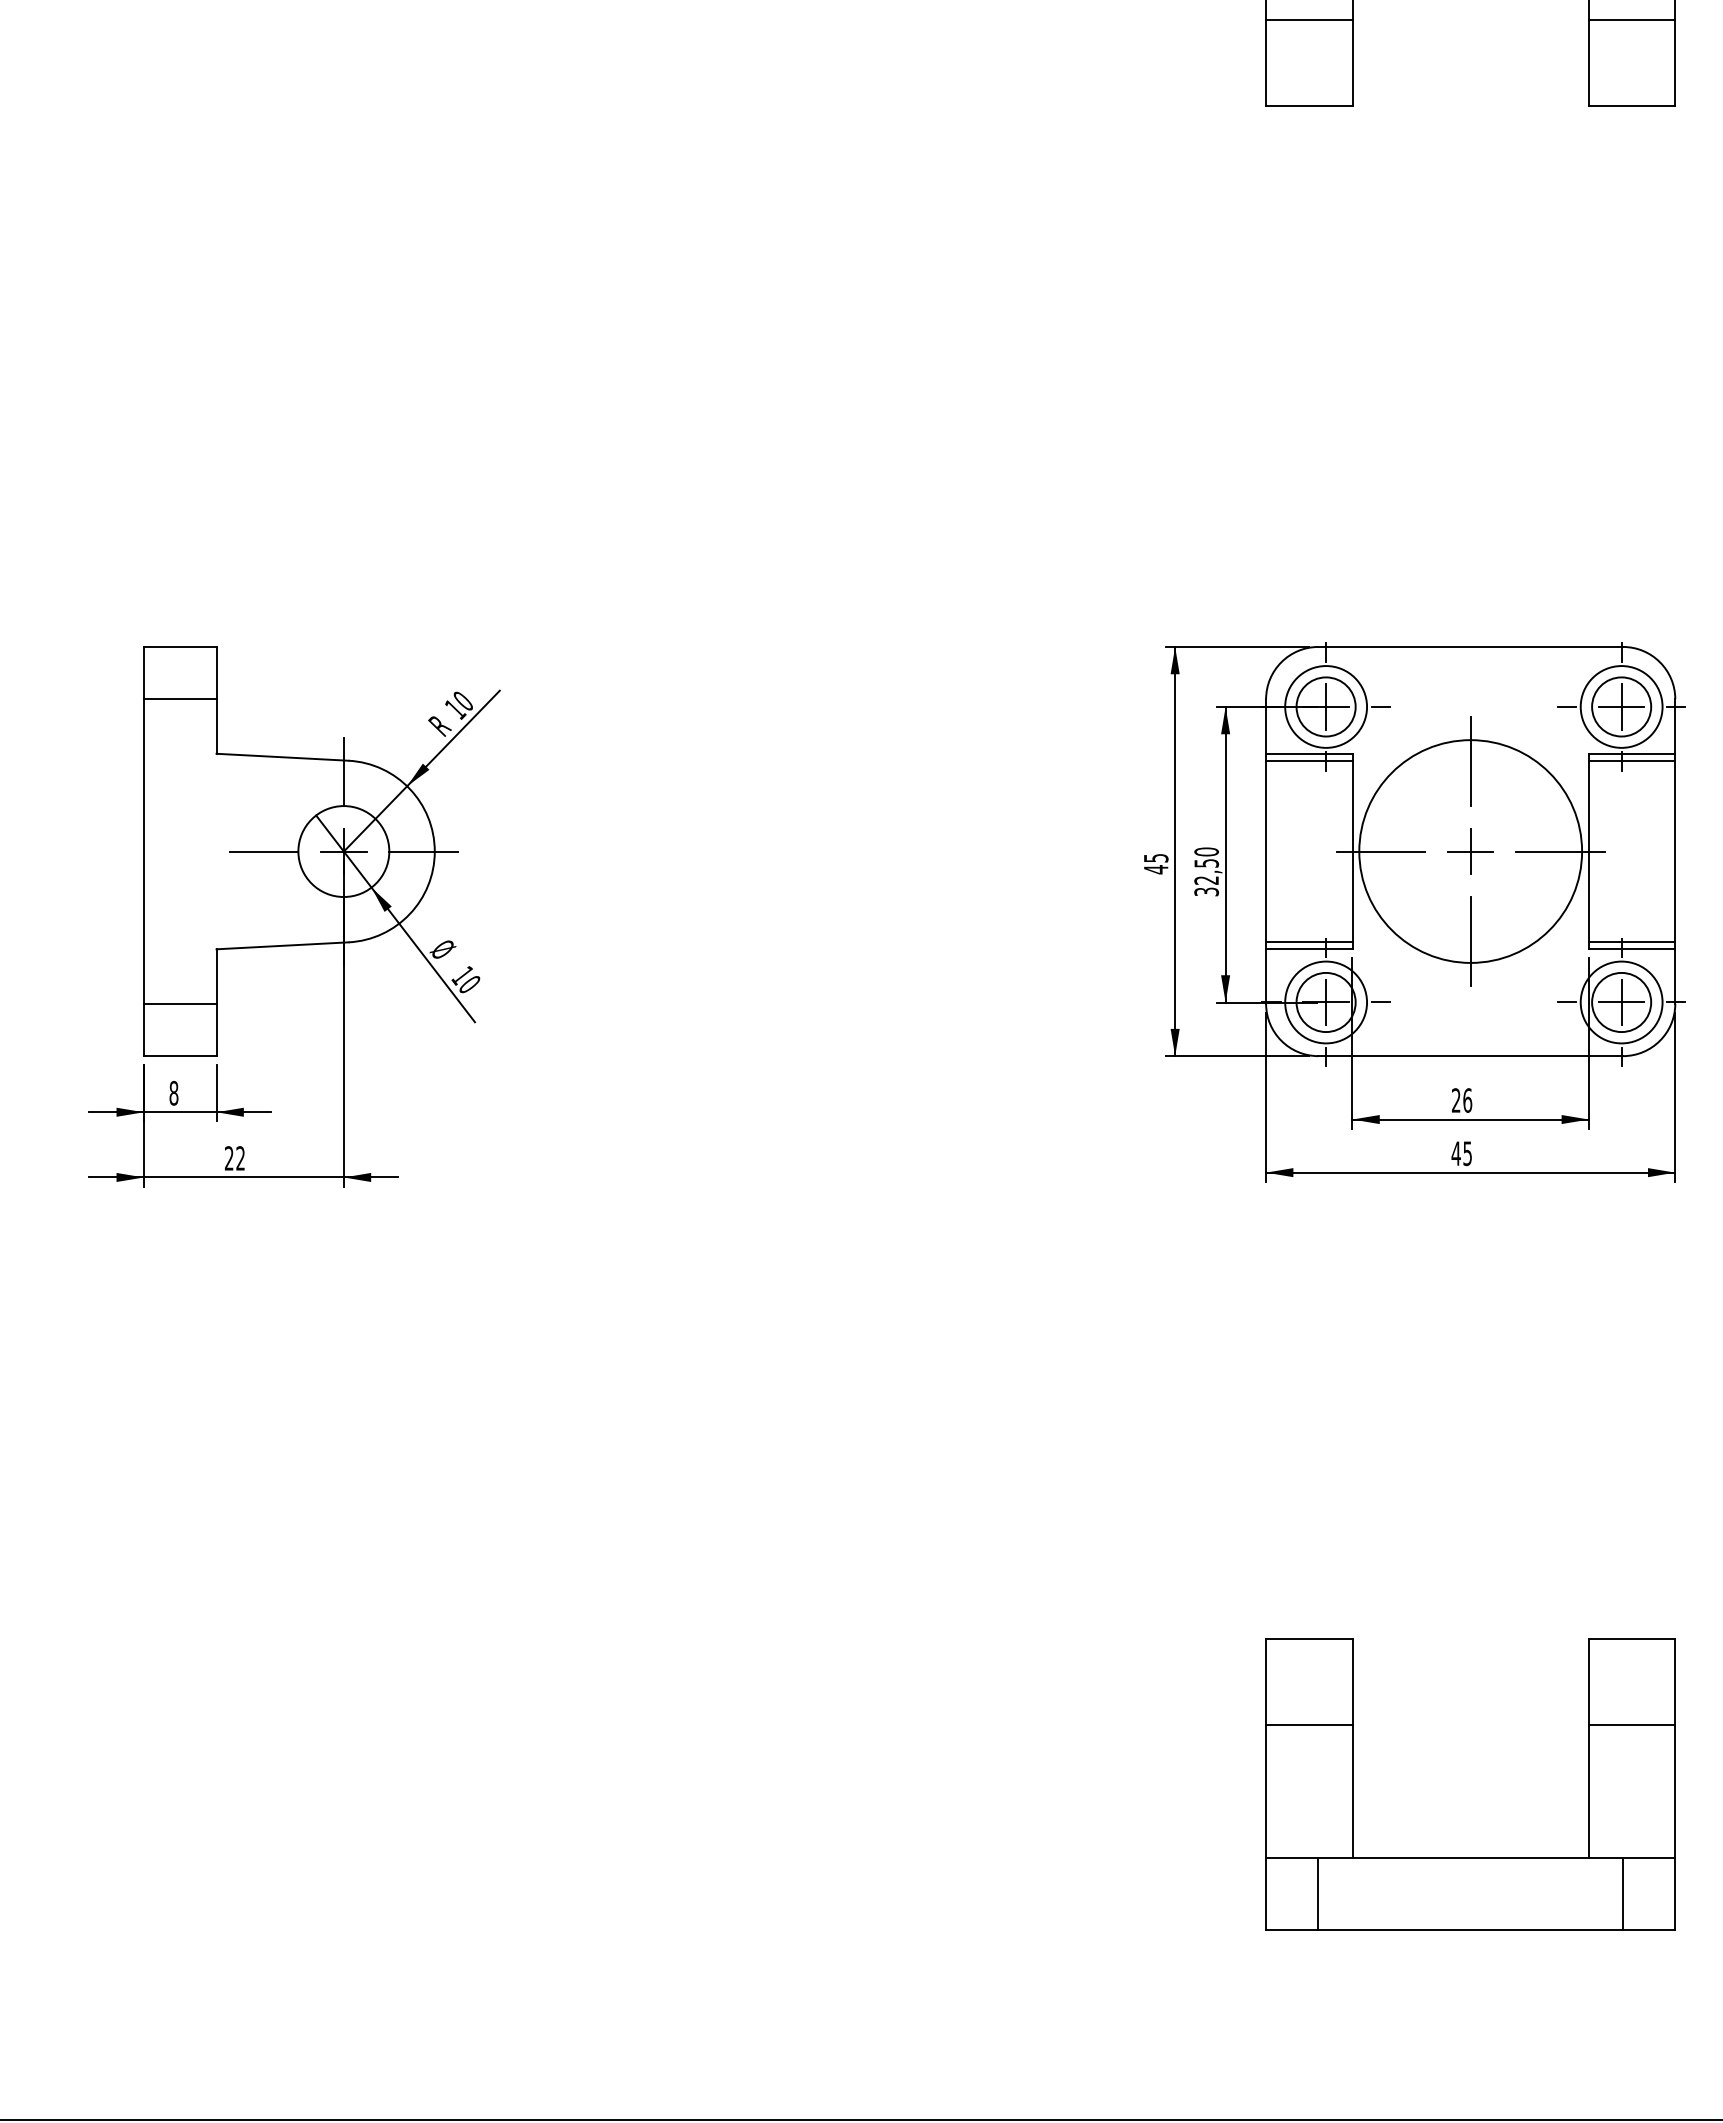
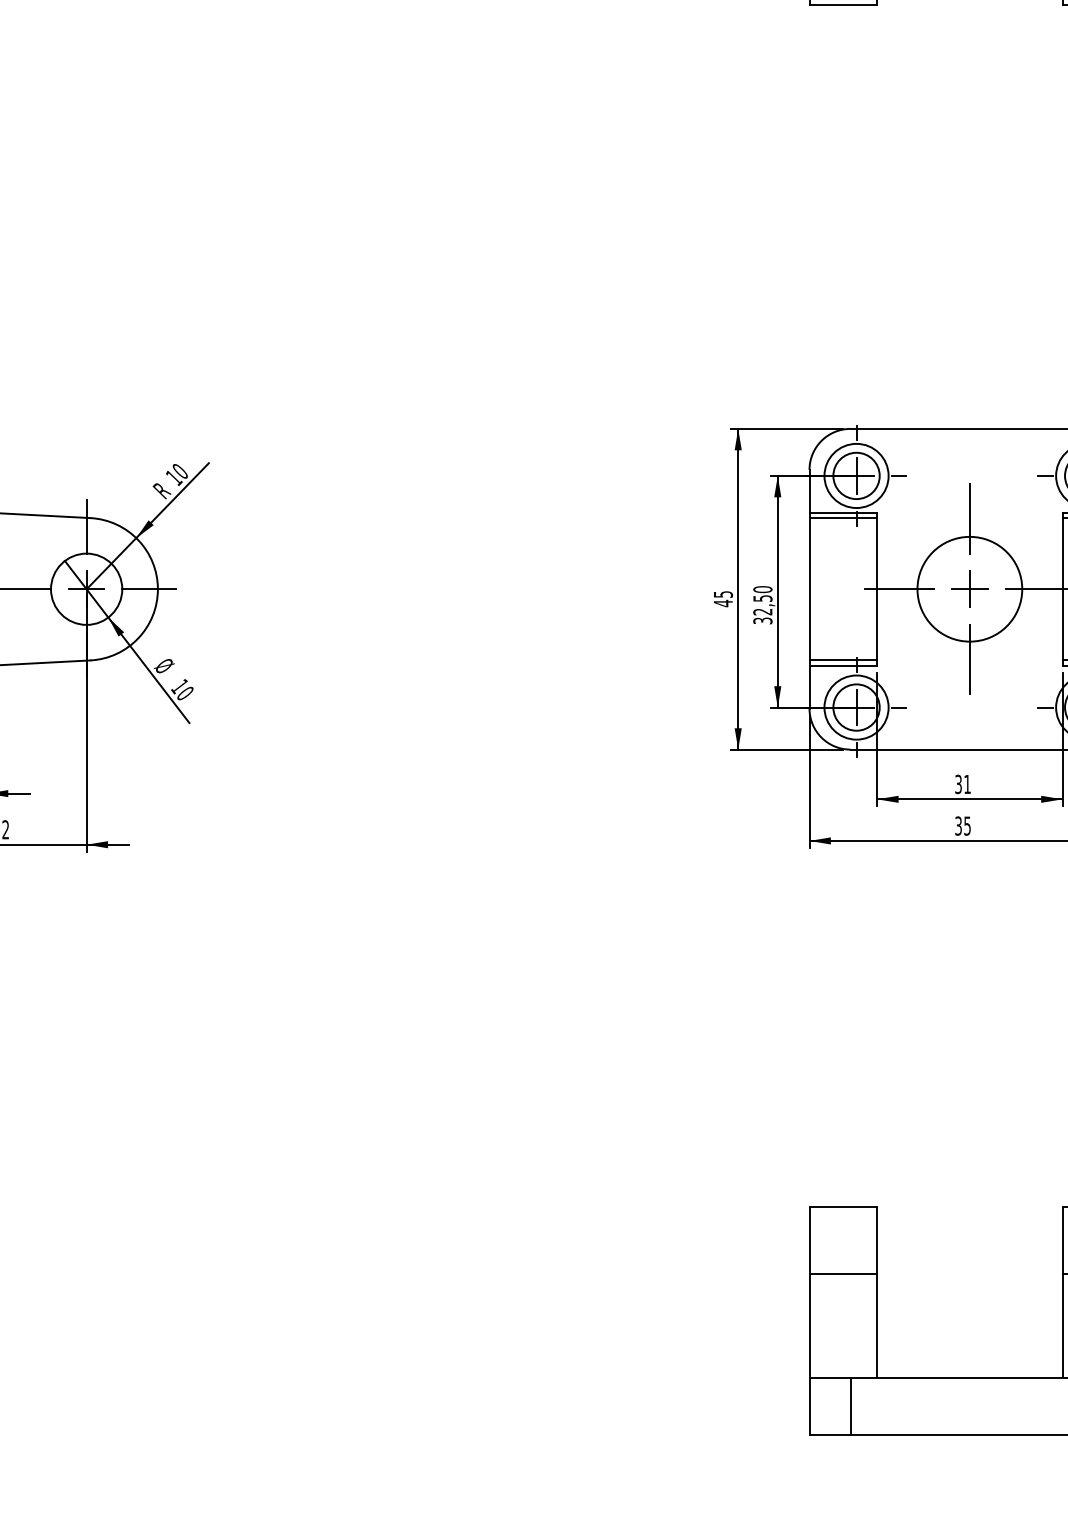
circle: (1470, 851) -> (969, 589), size x0.6
text: (1462, 1100) -> (963, 784), 26 -> 31
text: (1455, 1153) -> (957, 825), 45 -> 35

